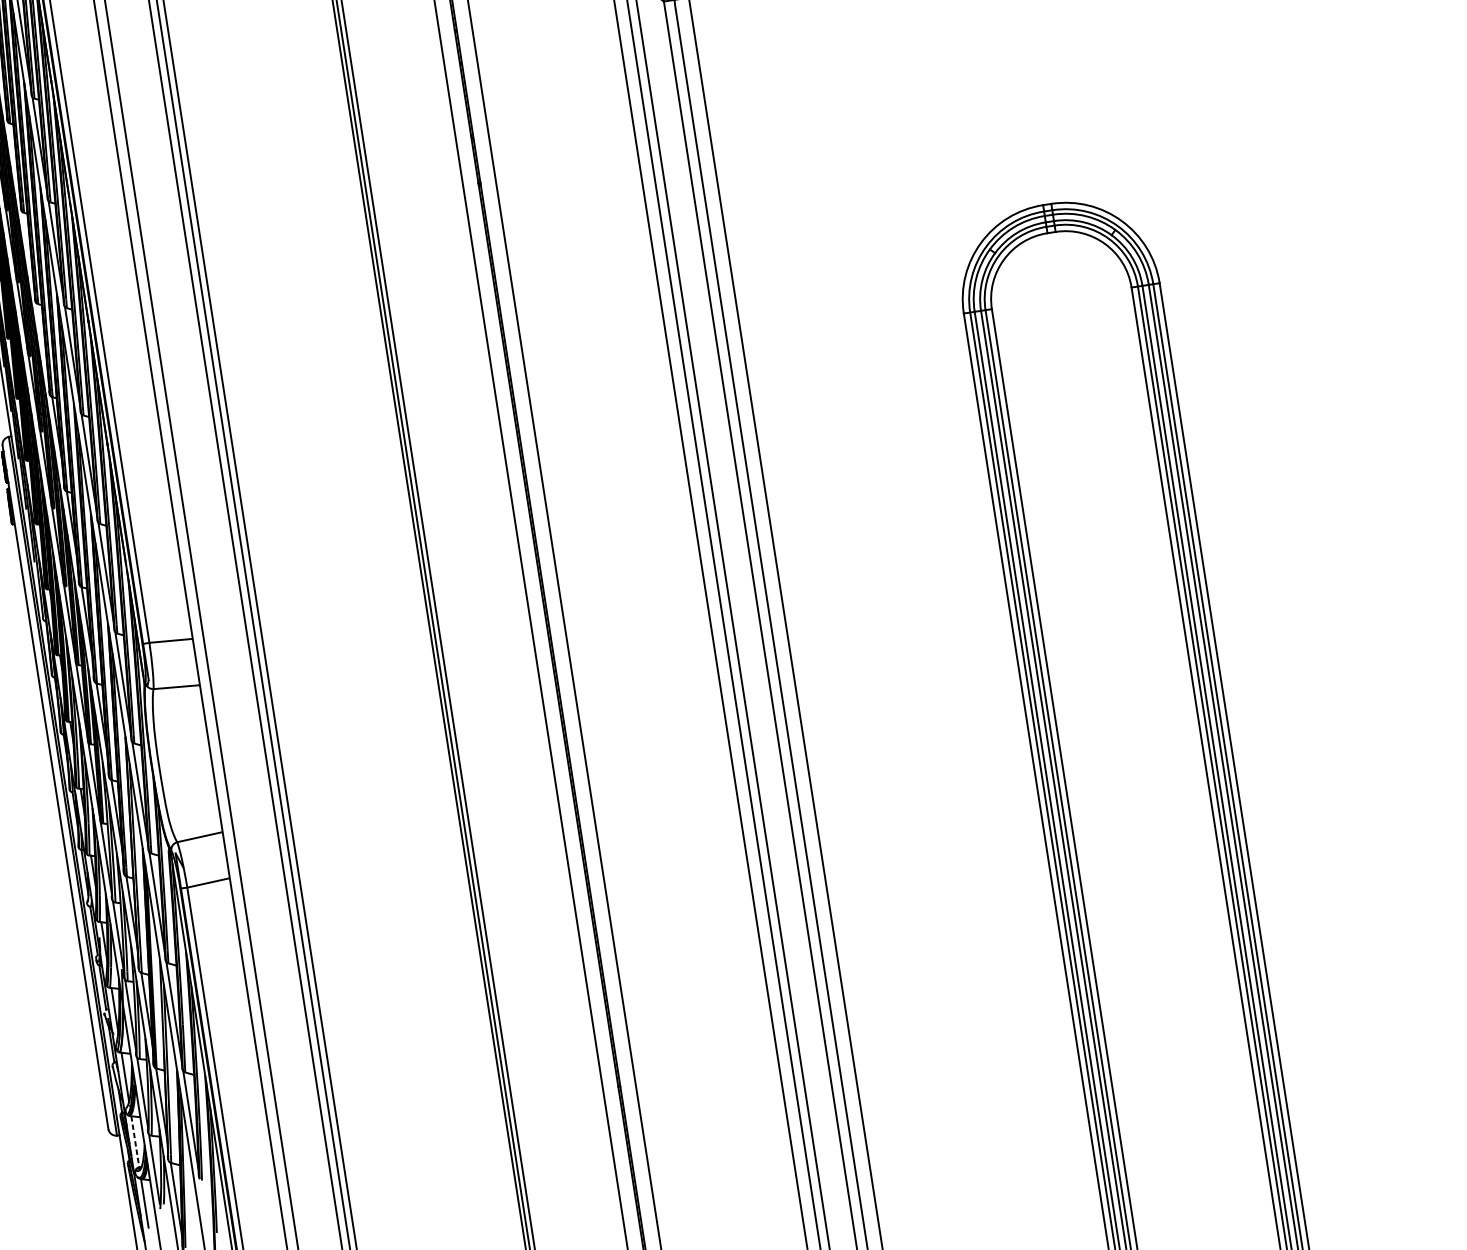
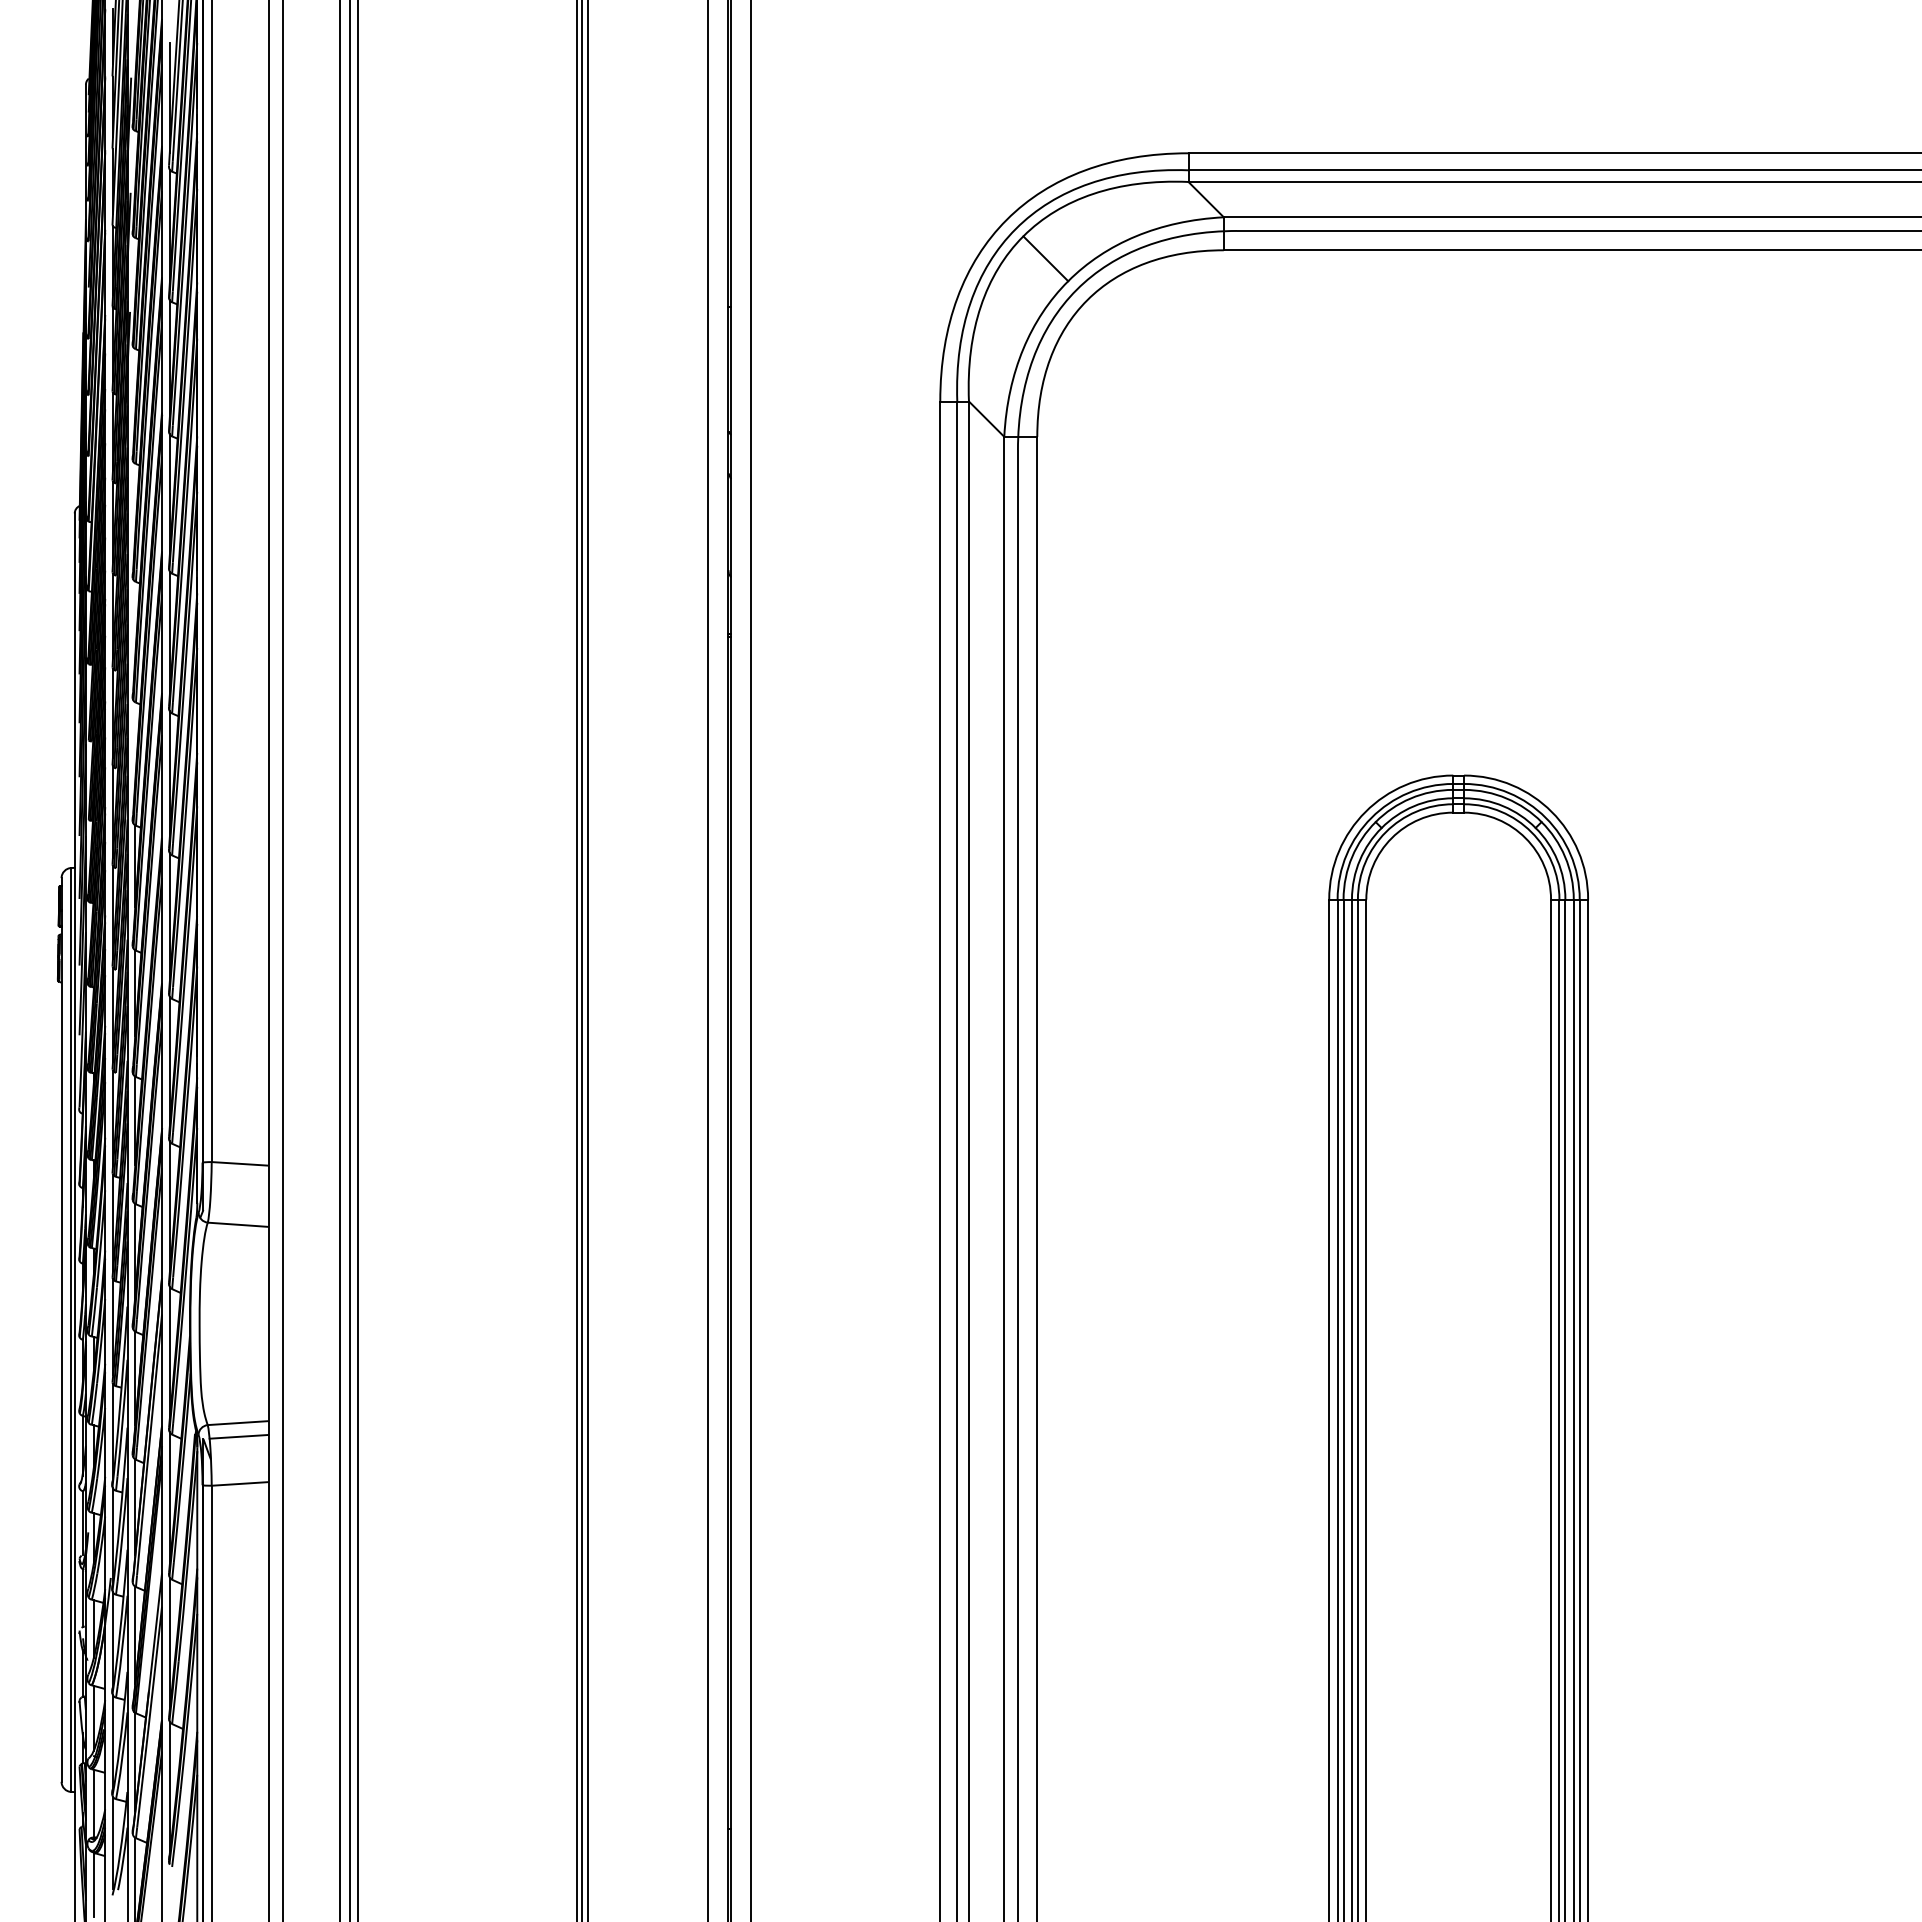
line: (201, 847) -> (238, 1436), added
line: (135, 1141) -> (93, 1803), dashed -> solid

